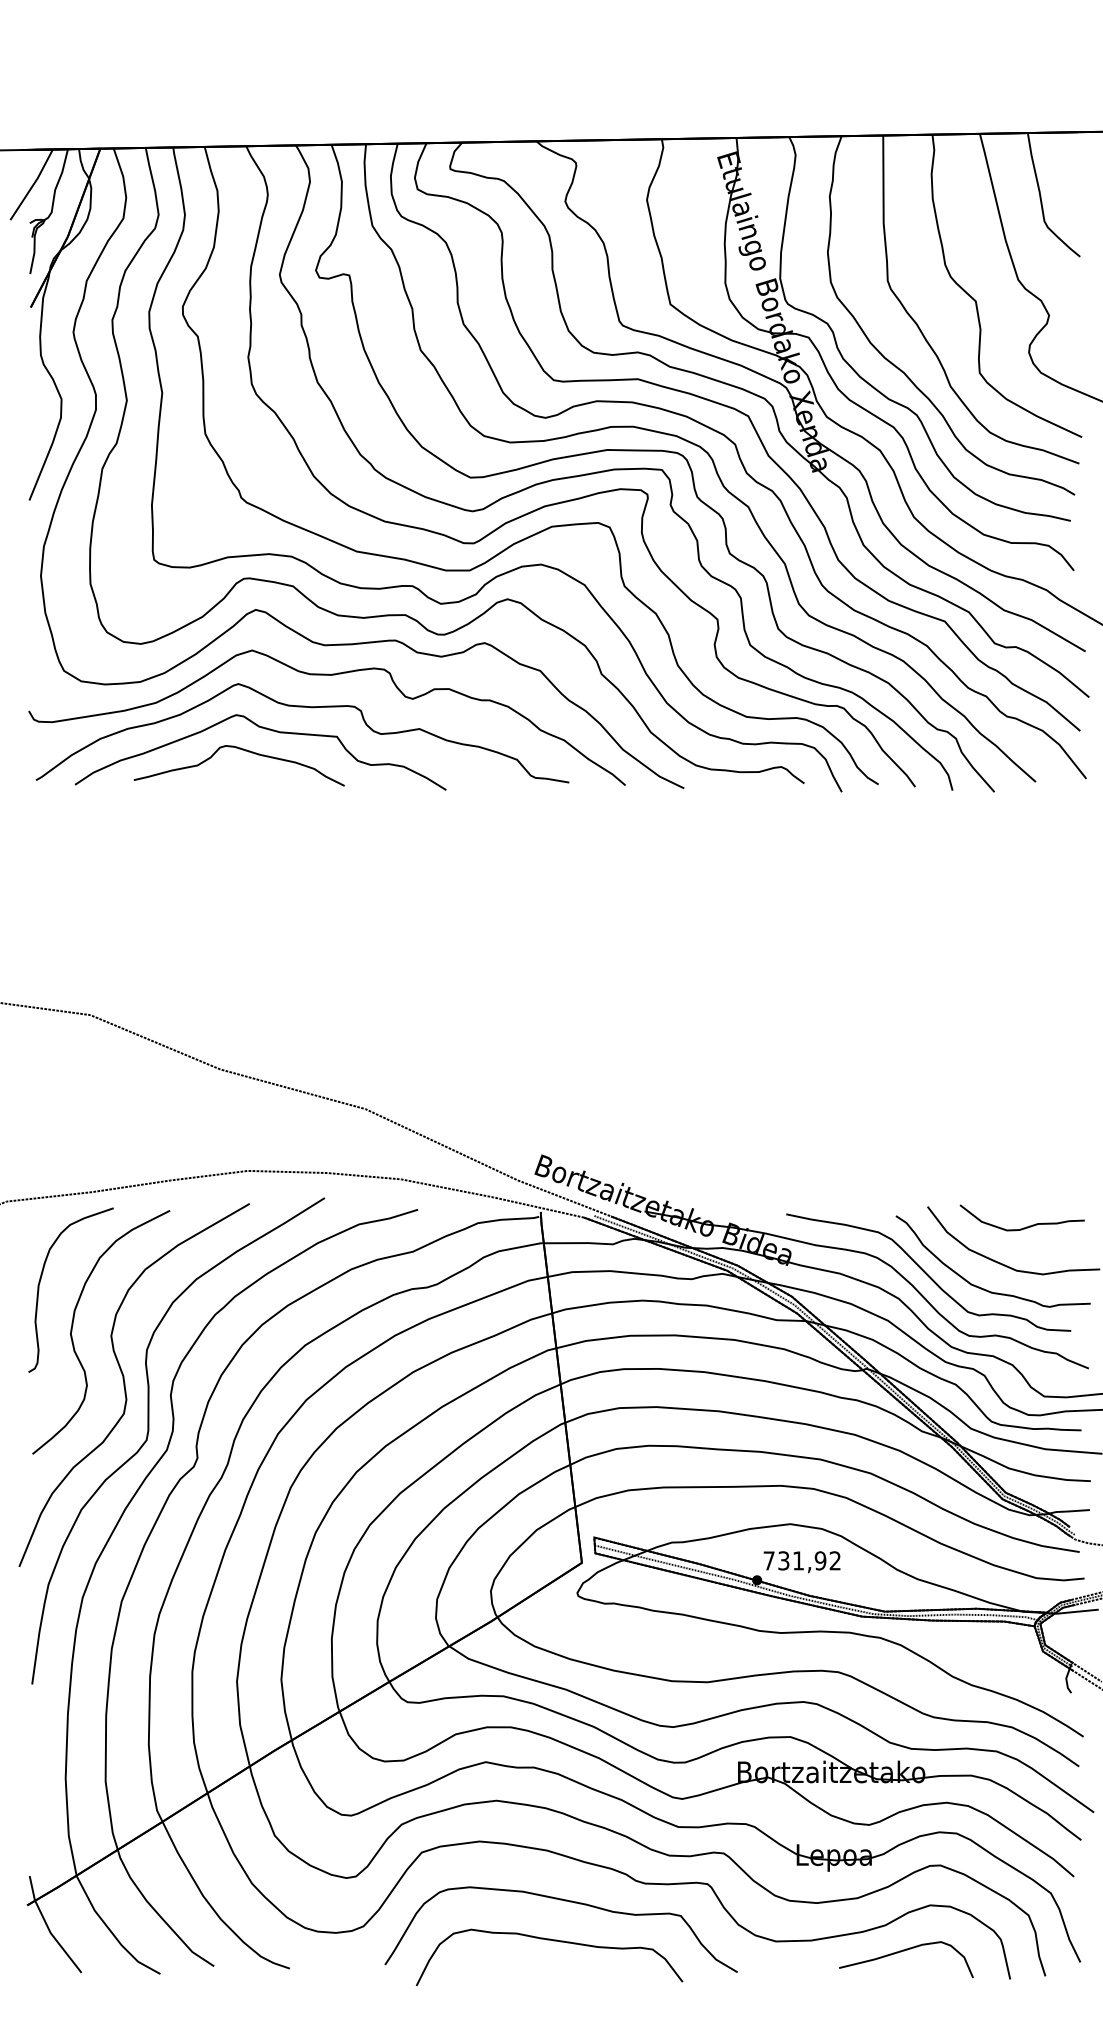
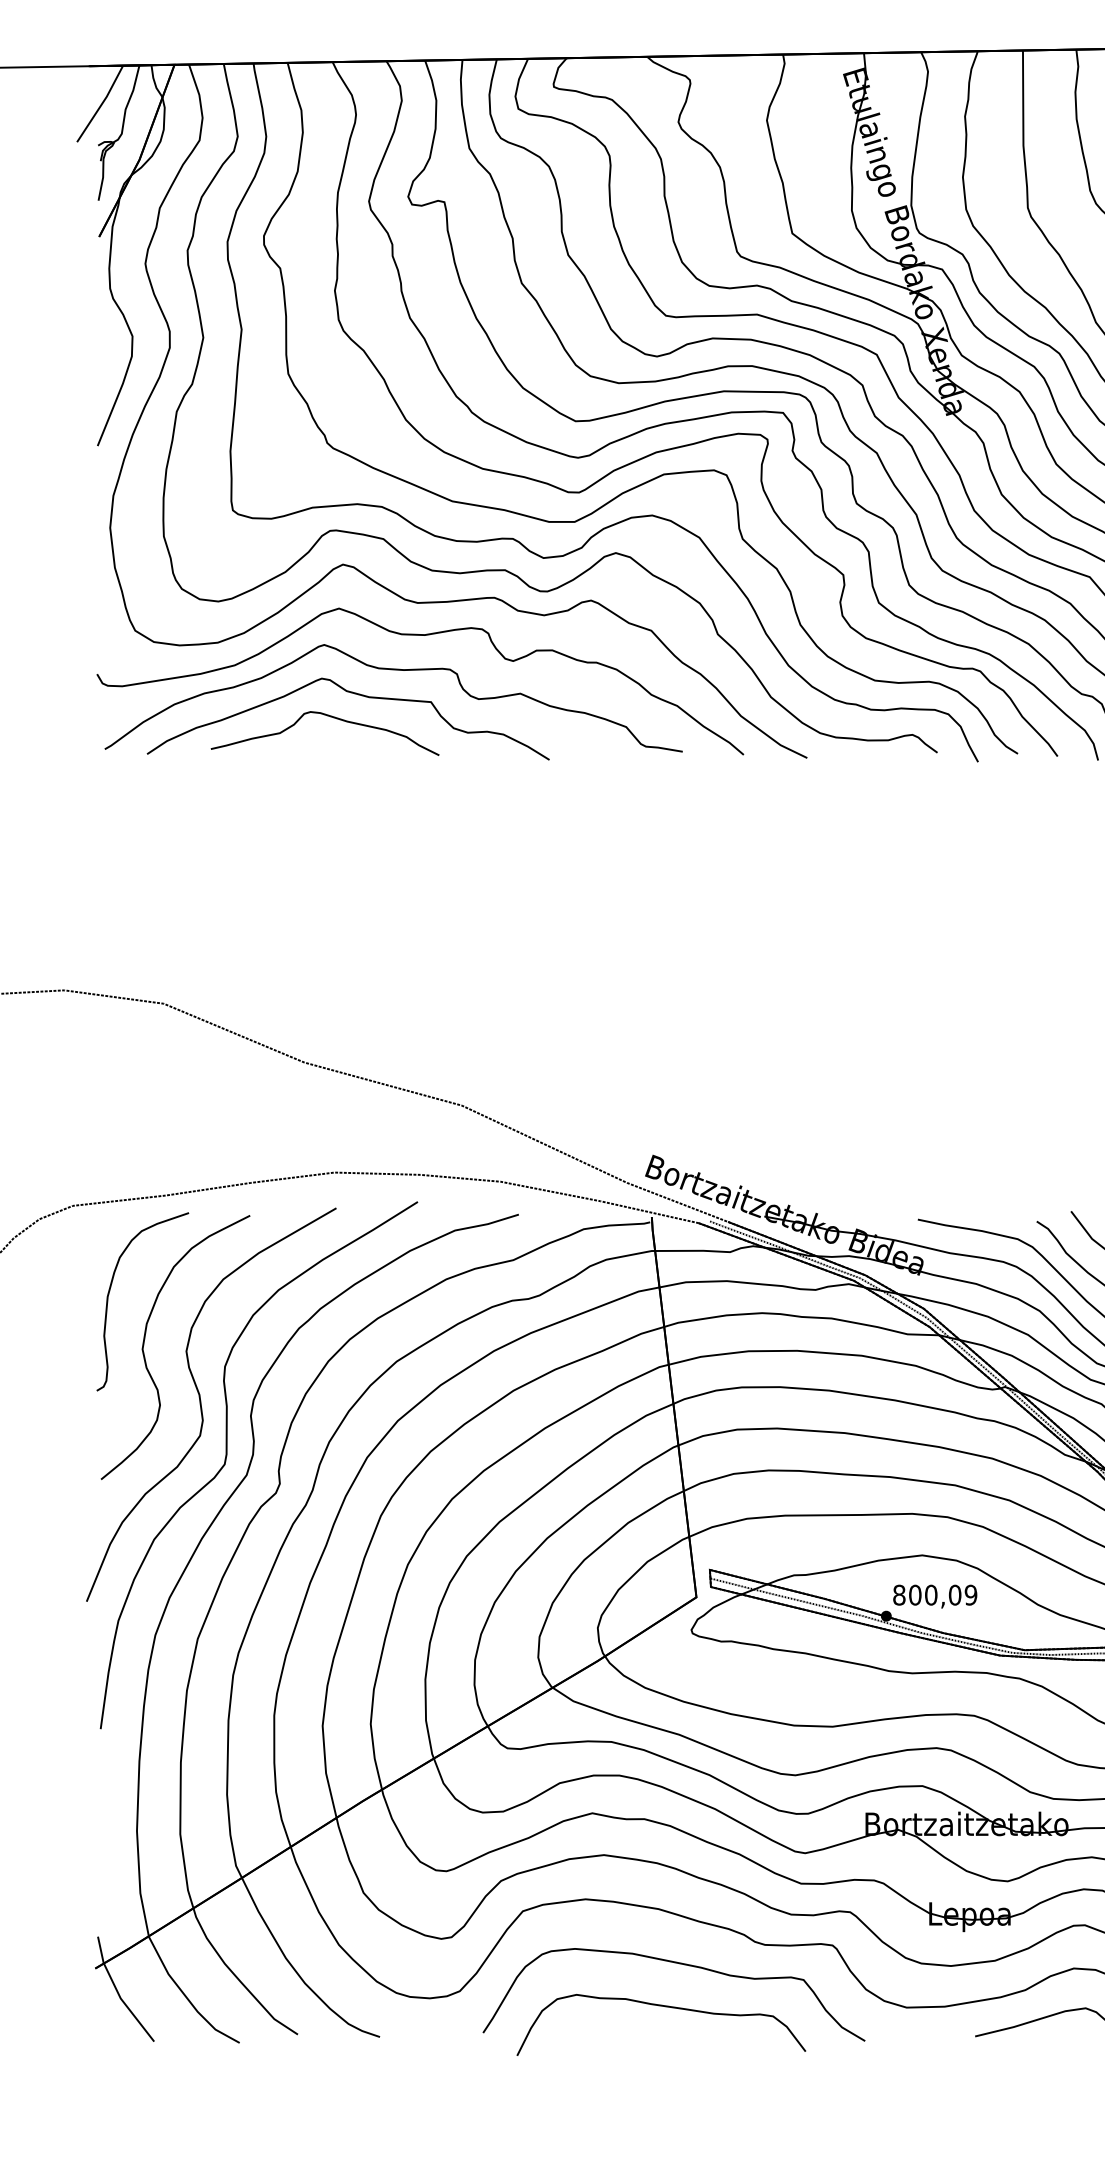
text: (802, 1560) -> (935, 1594), 731,92 -> 800,09

